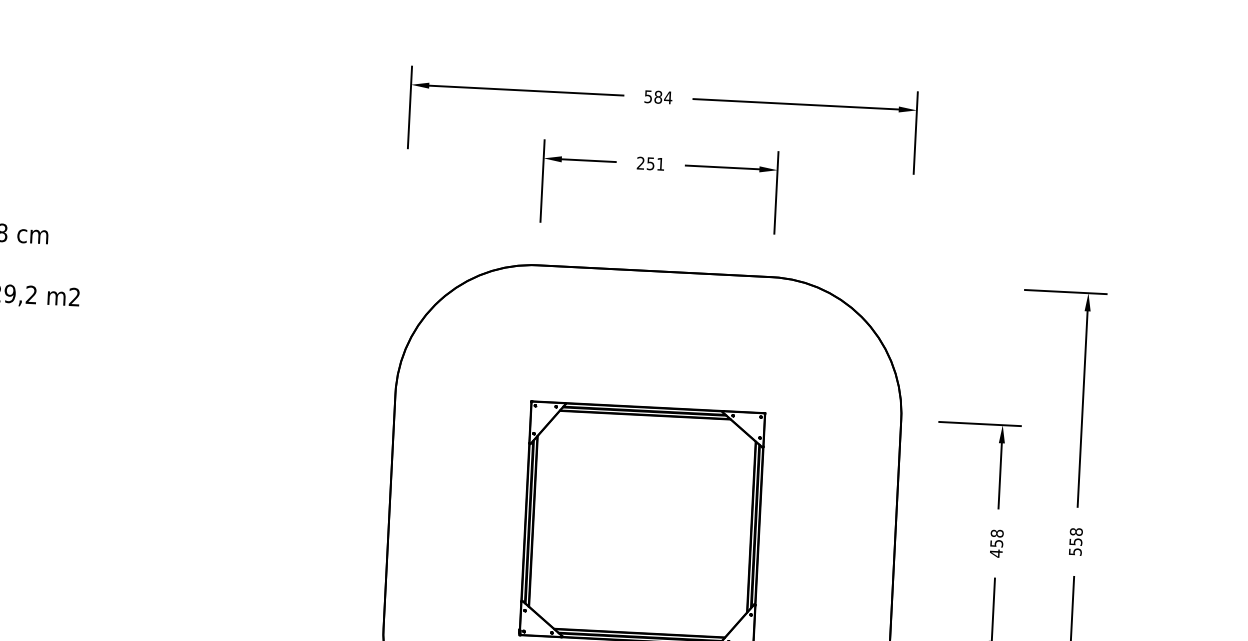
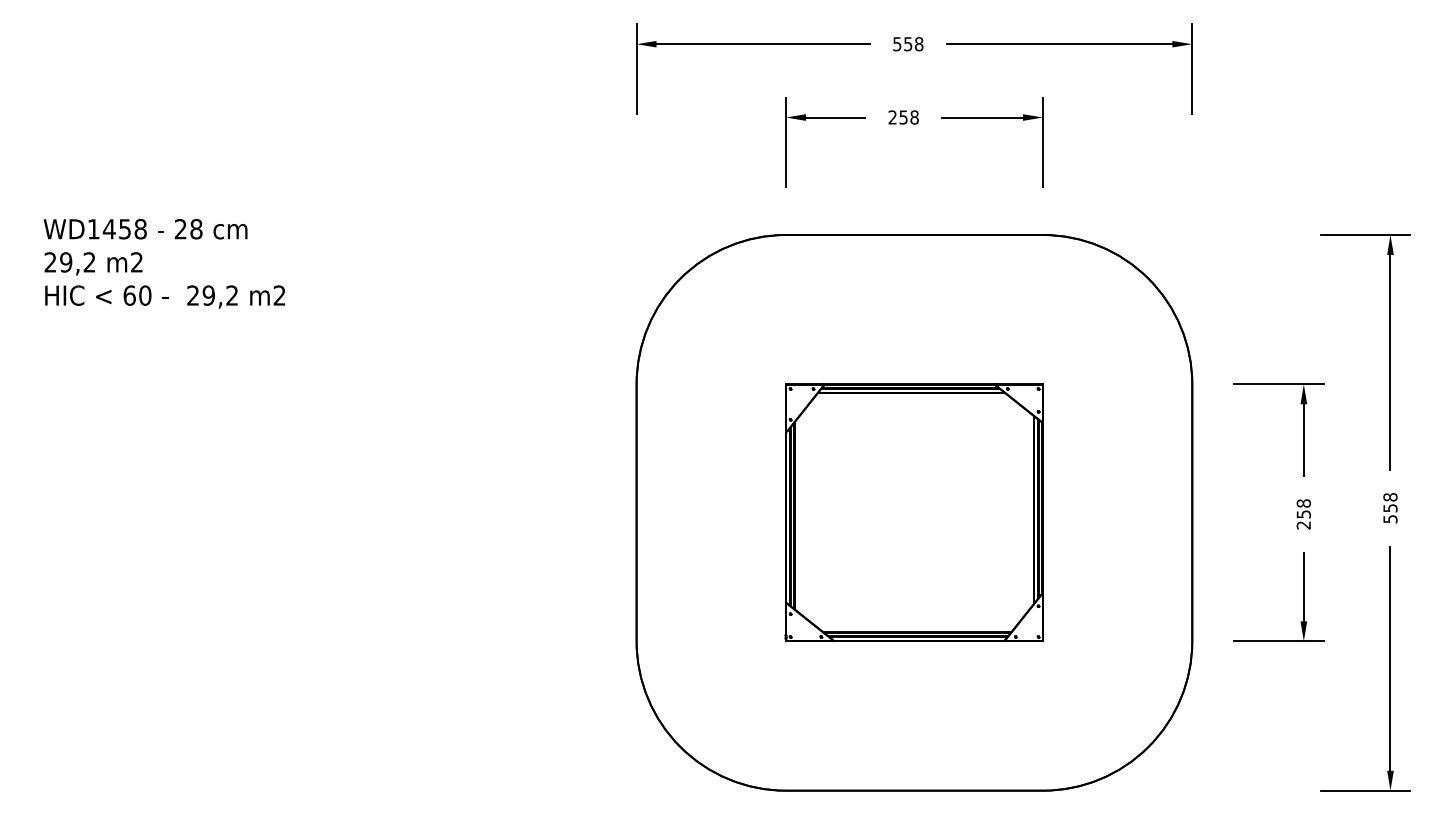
text: (663, 97) -> (913, 44), 584 -> 558
text: (660, 164) -> (914, 117), 251 -> 258
text: (995, 552) -> (1303, 524), 458 -> 258

